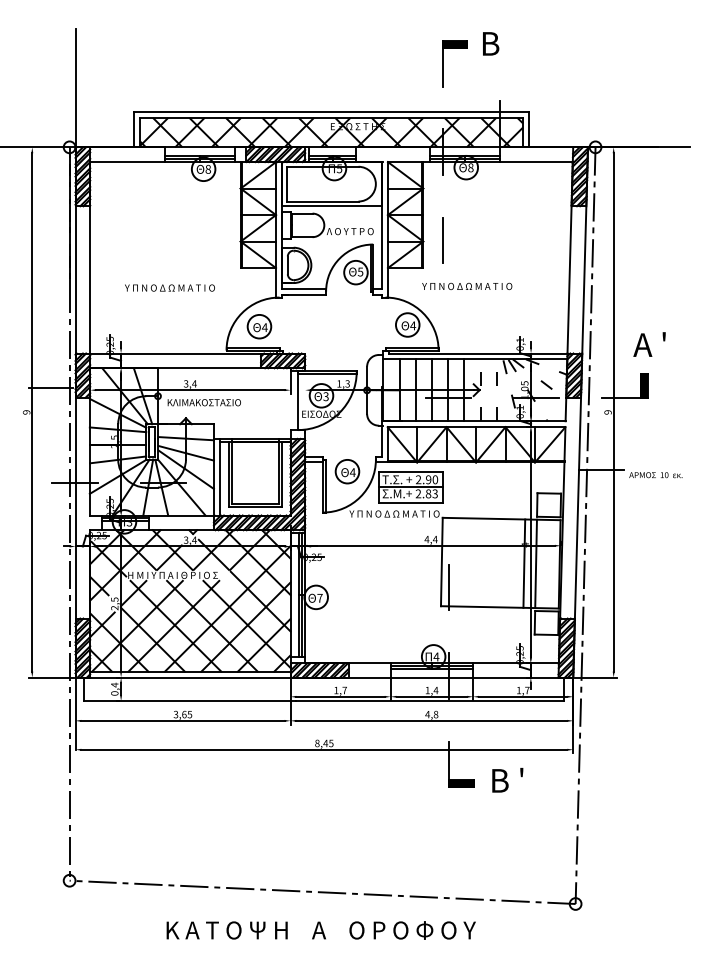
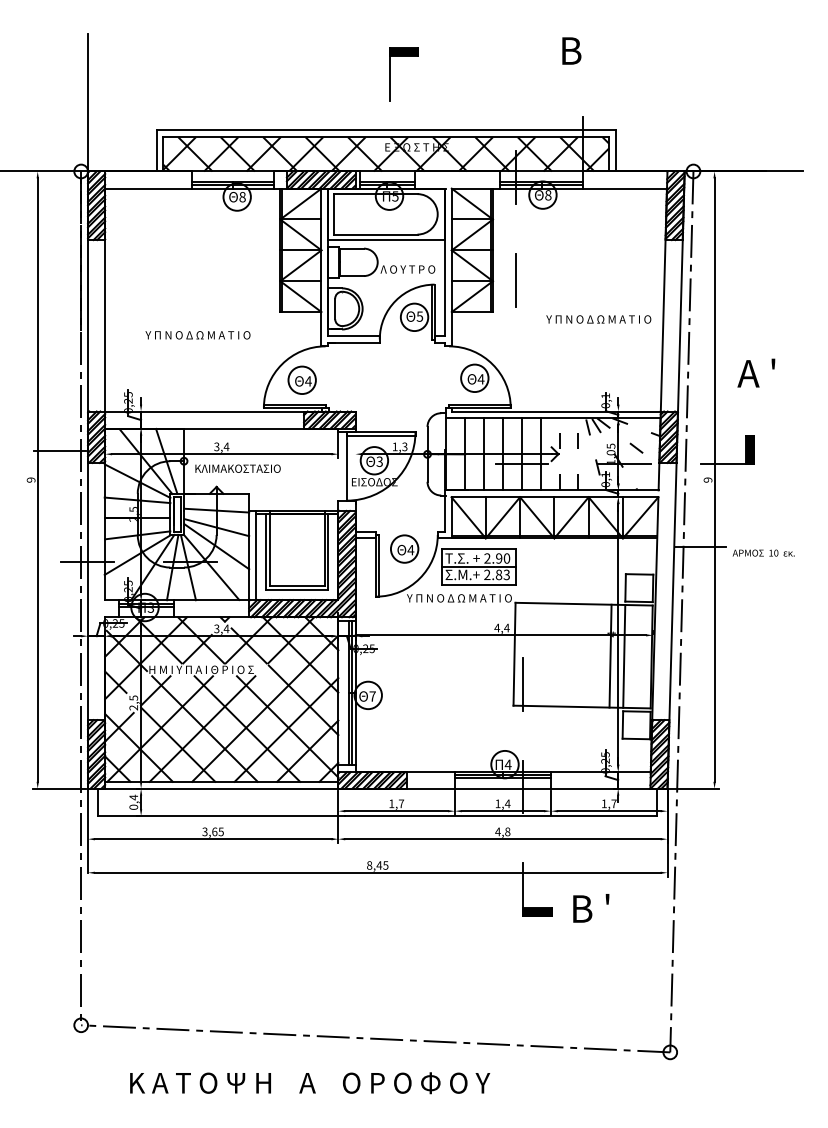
part: (443, 63) -> (390, 73), moved
text: (467, 286) -> (599, 319), moved
text: (649, 344) -> (756, 373), moved
text: (320, 930) -> (309, 1083), moved

